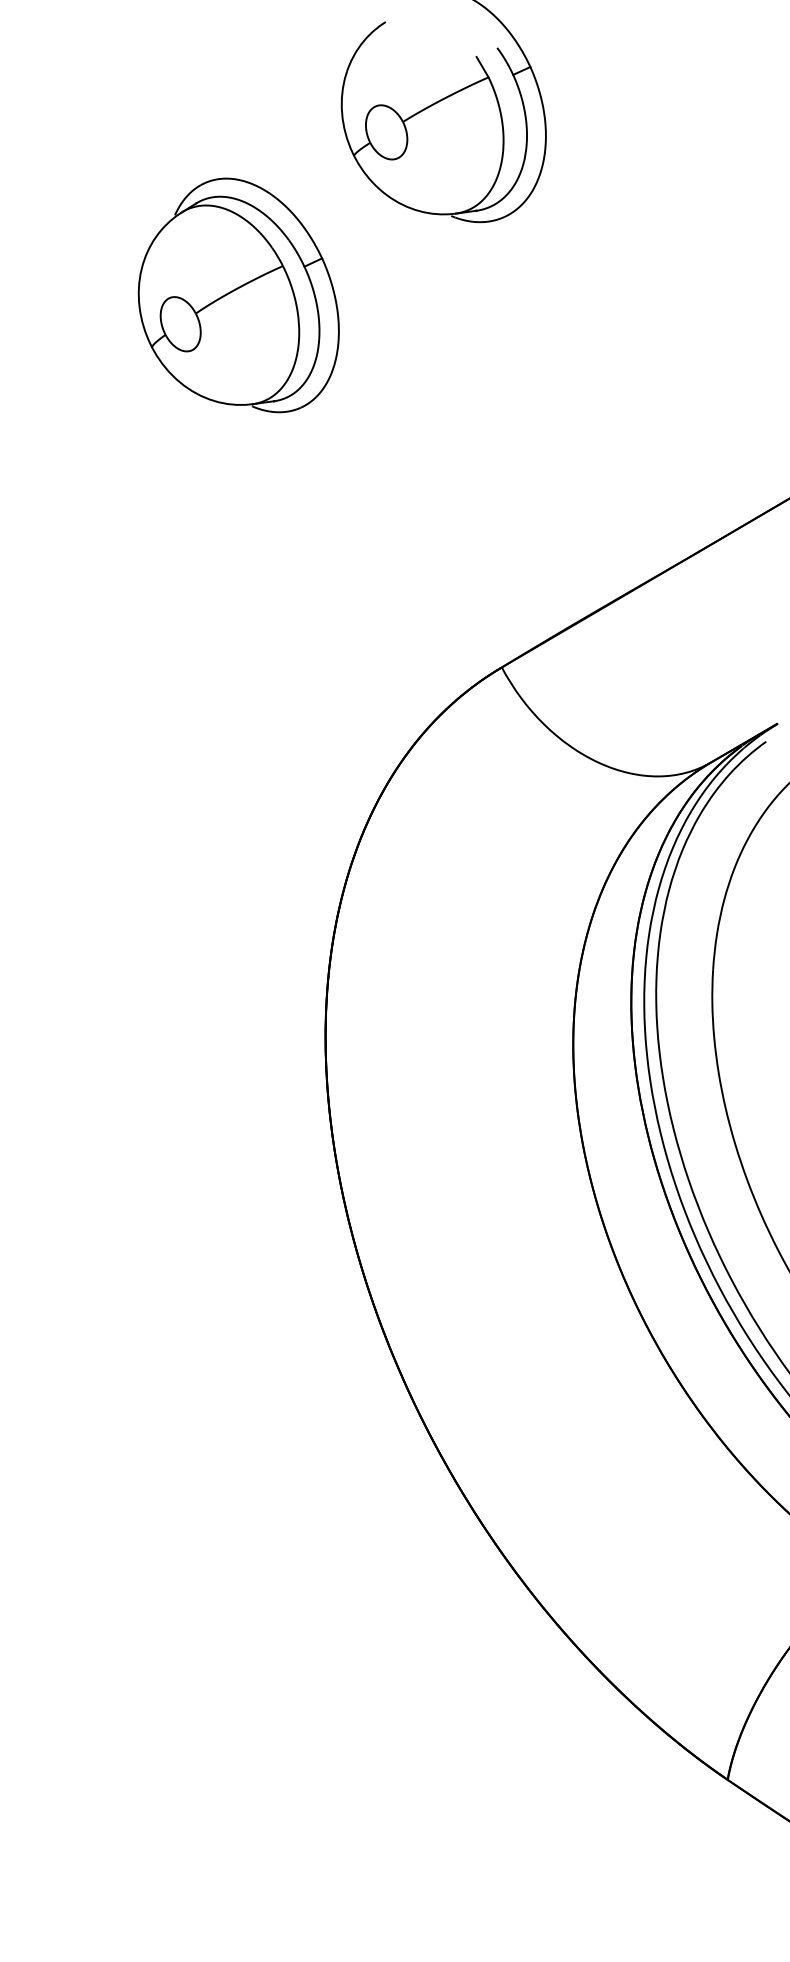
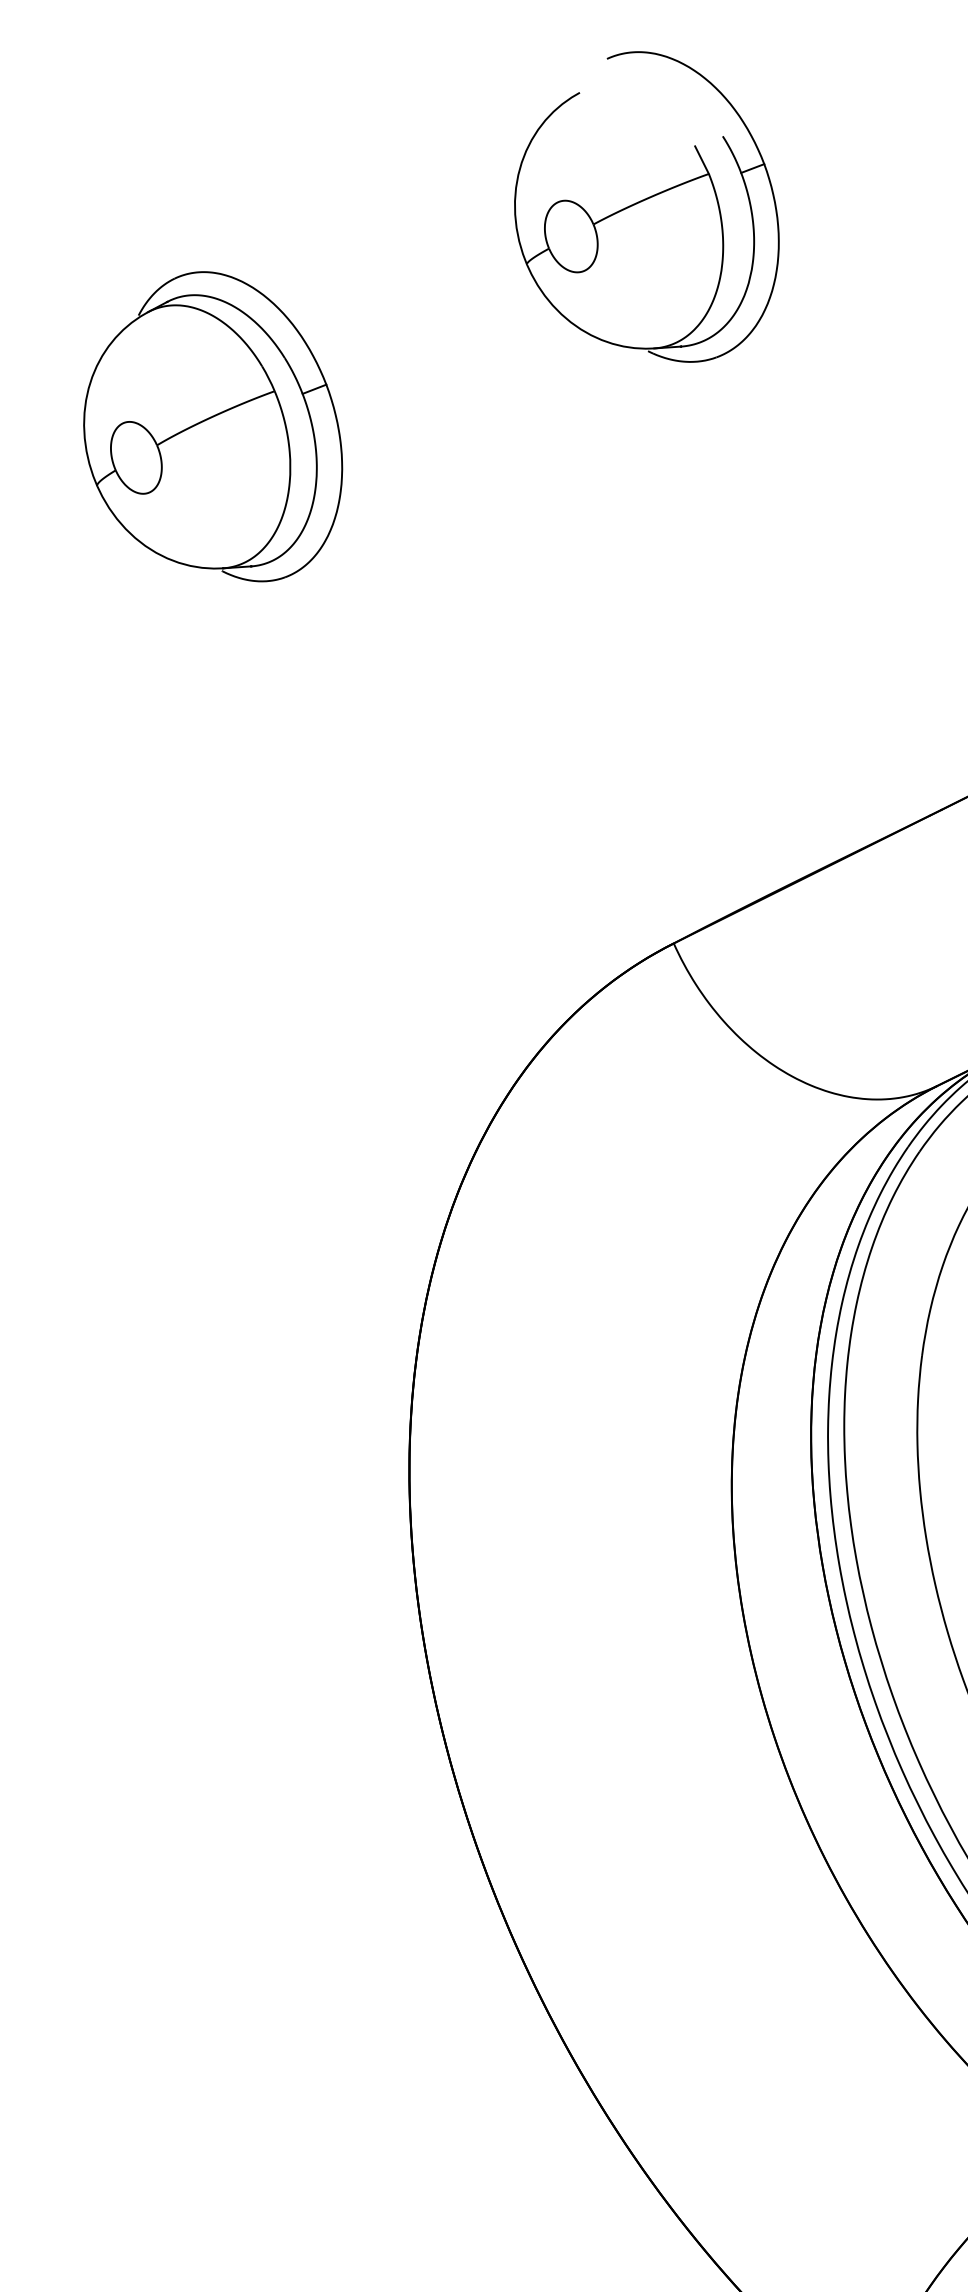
part: (238, 295) -> (214, 425), moved

